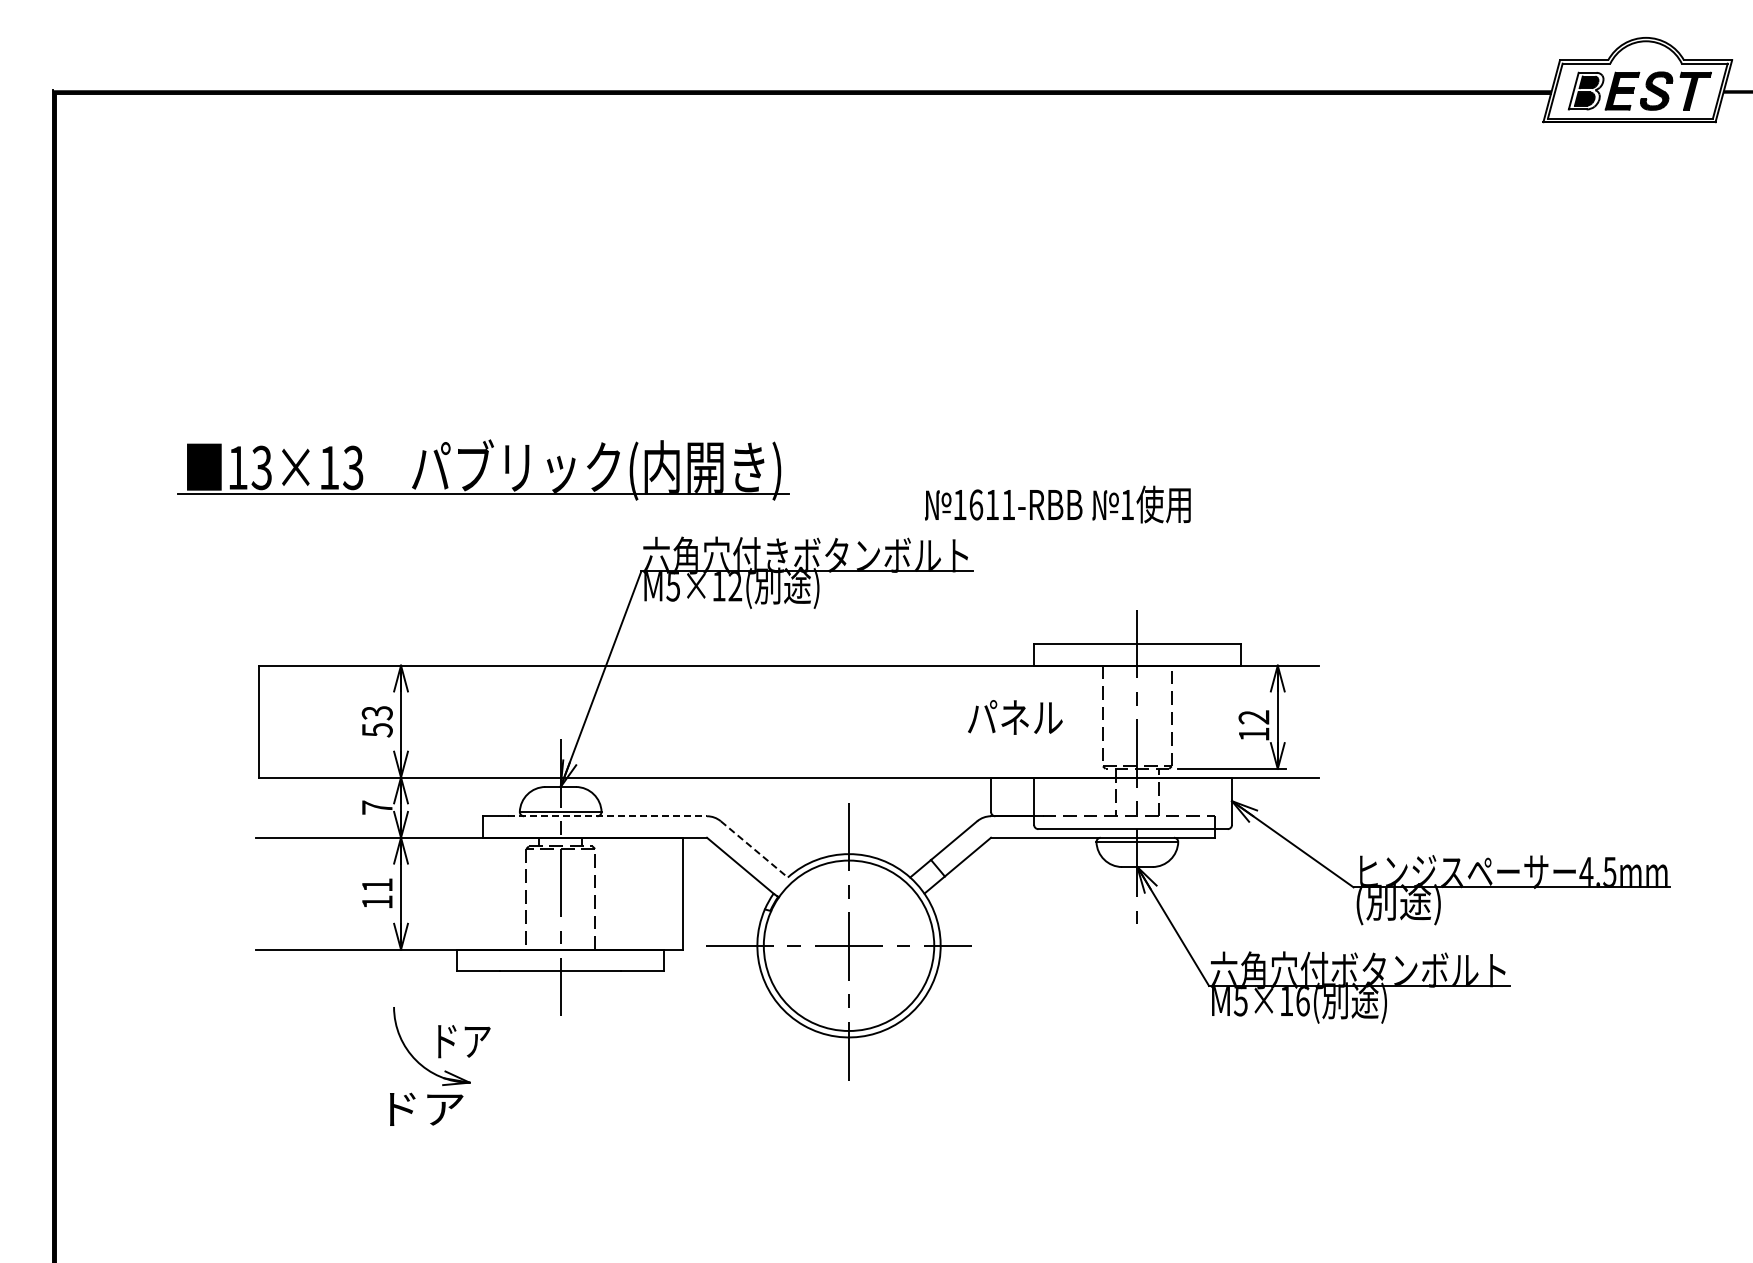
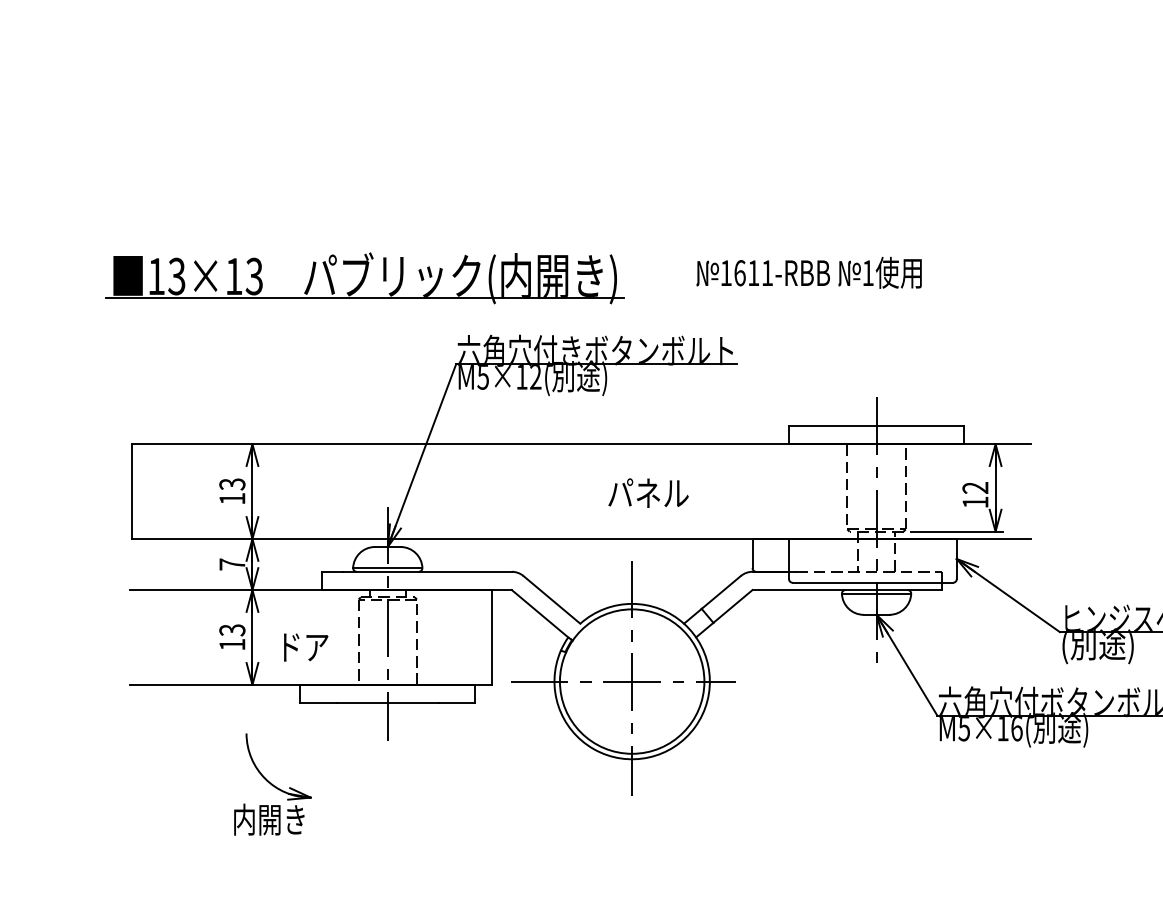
part: (483, 469) -> (364, 277), moved
text: (1057, 504) -> (808, 272), moved
text: (1015, 717) -> (648, 493), moved
text: (377, 730) -> (232, 499), 53 -> 13
line: (608, 816) -> (428, 572), dashed -> solid
line: (754, 849) -> (552, 599), dashed -> solid
text: (376, 885) -> (231, 630), 11 -> 13
text: (464, 1041) -> (306, 647), moved
text: (421, 1108) -> (269, 819), ドア -> 内開き

